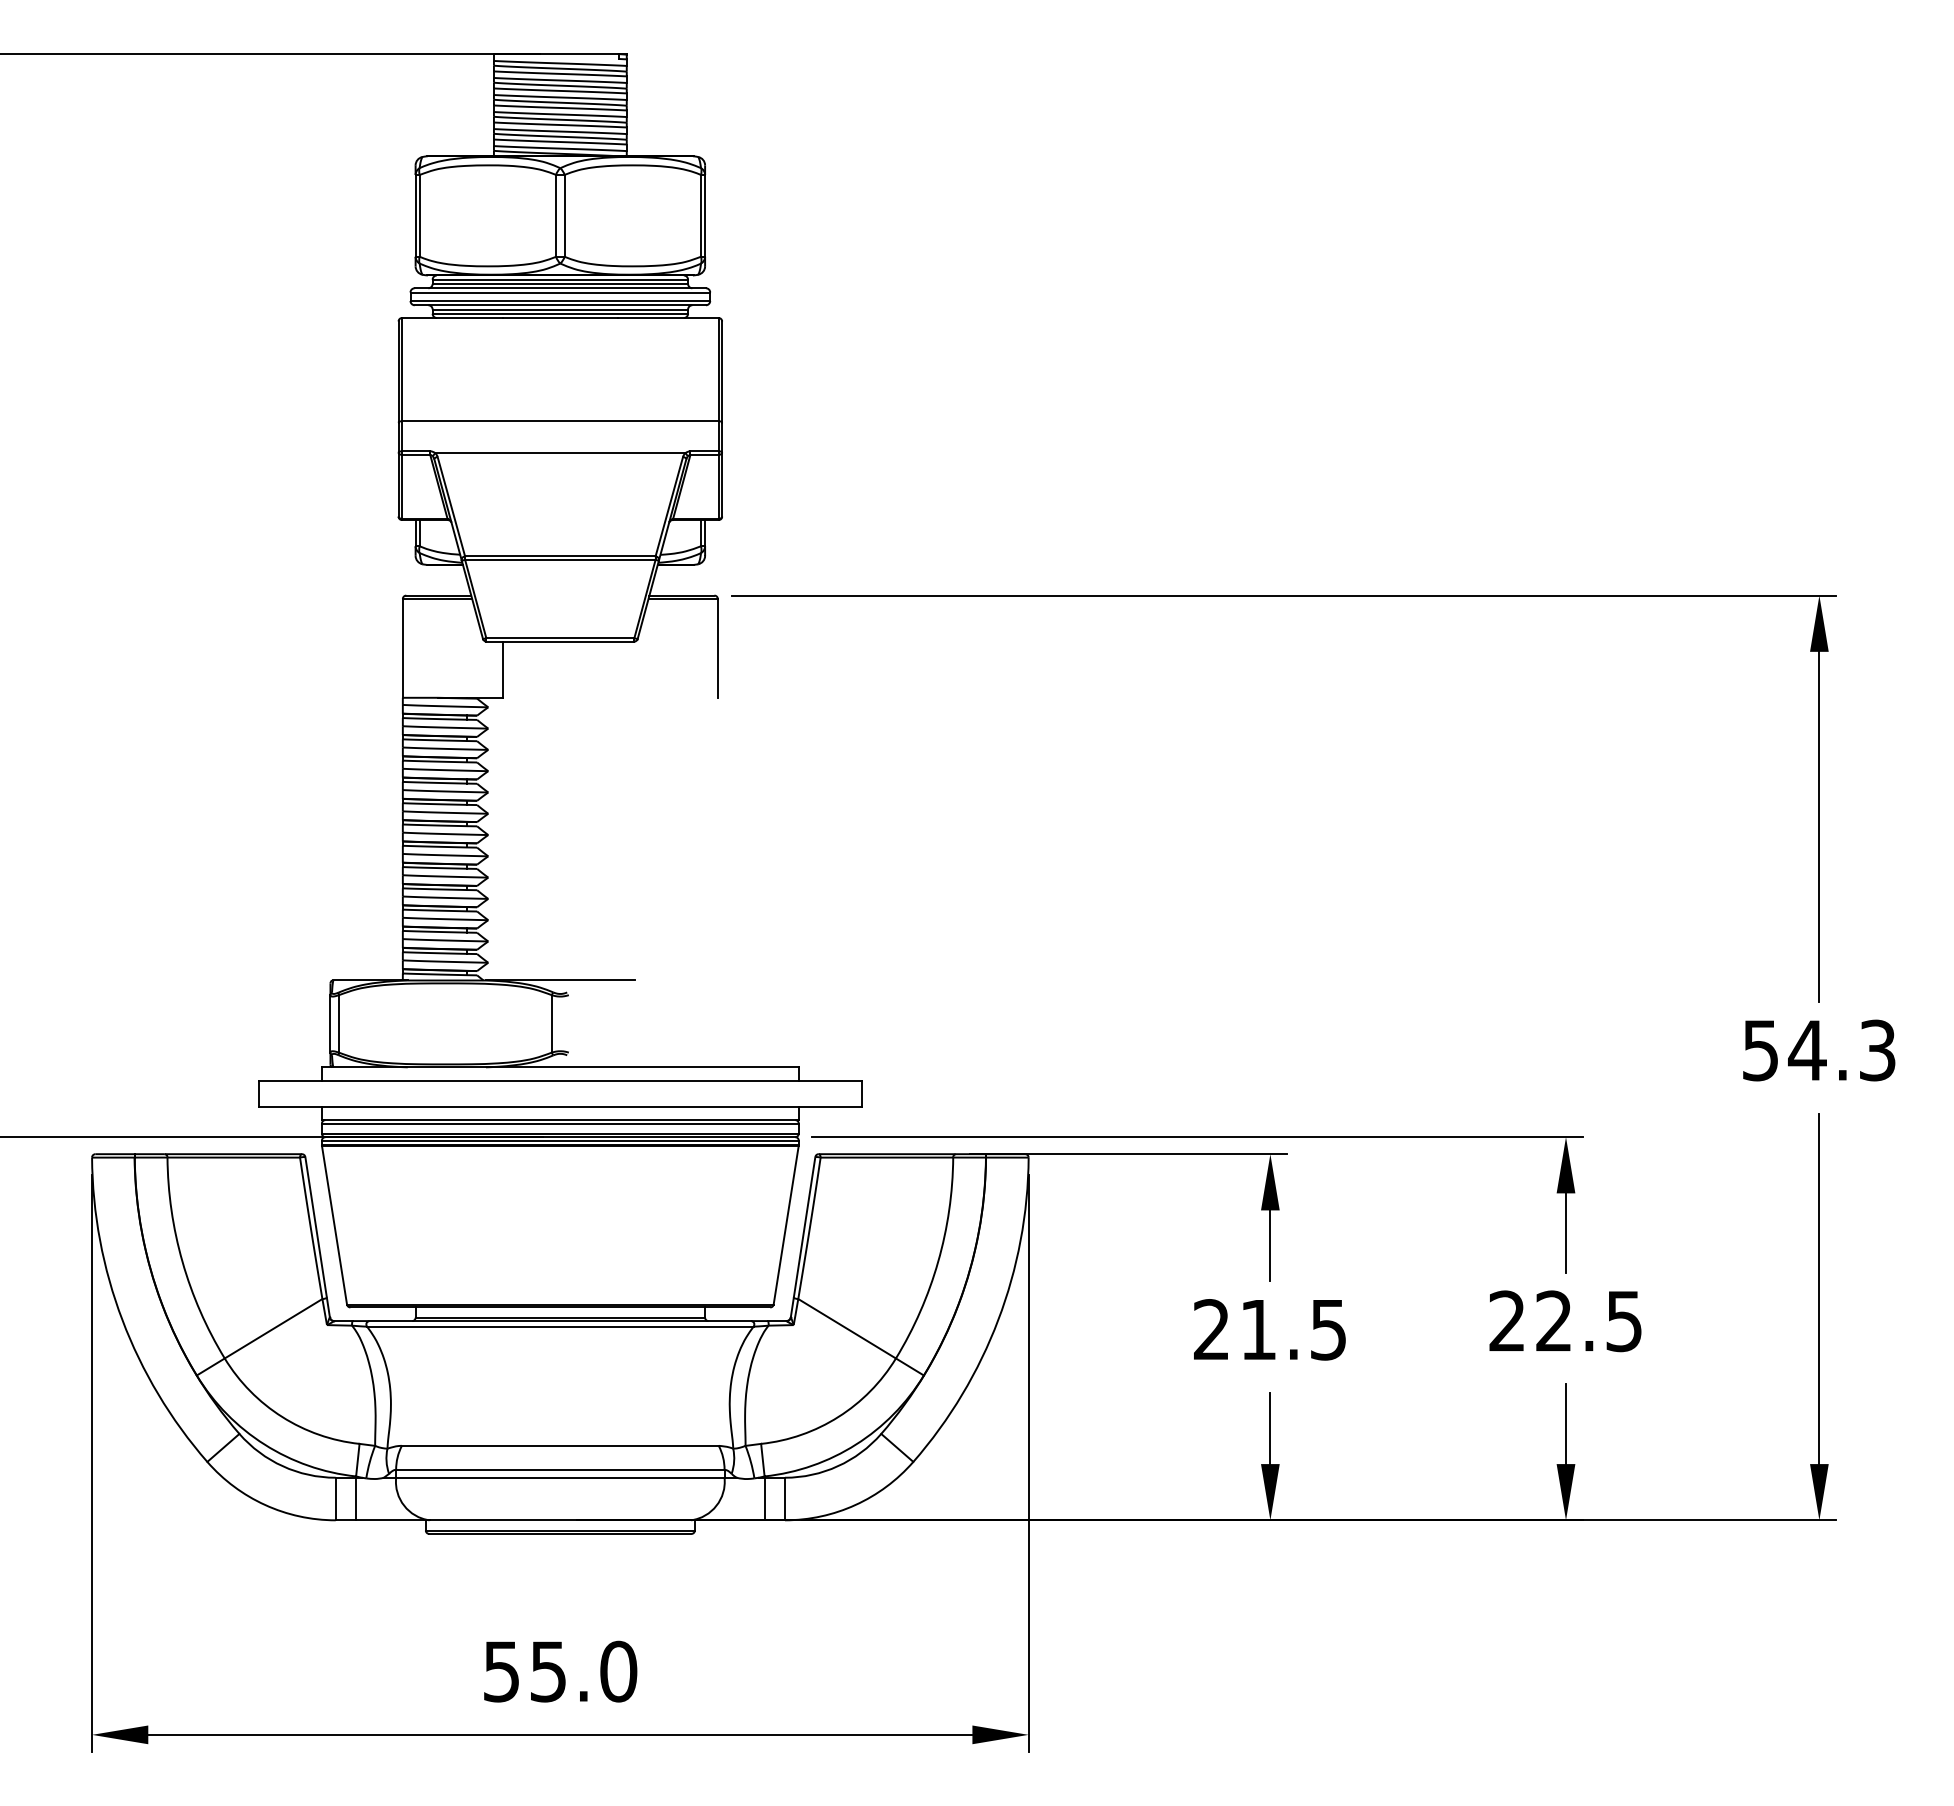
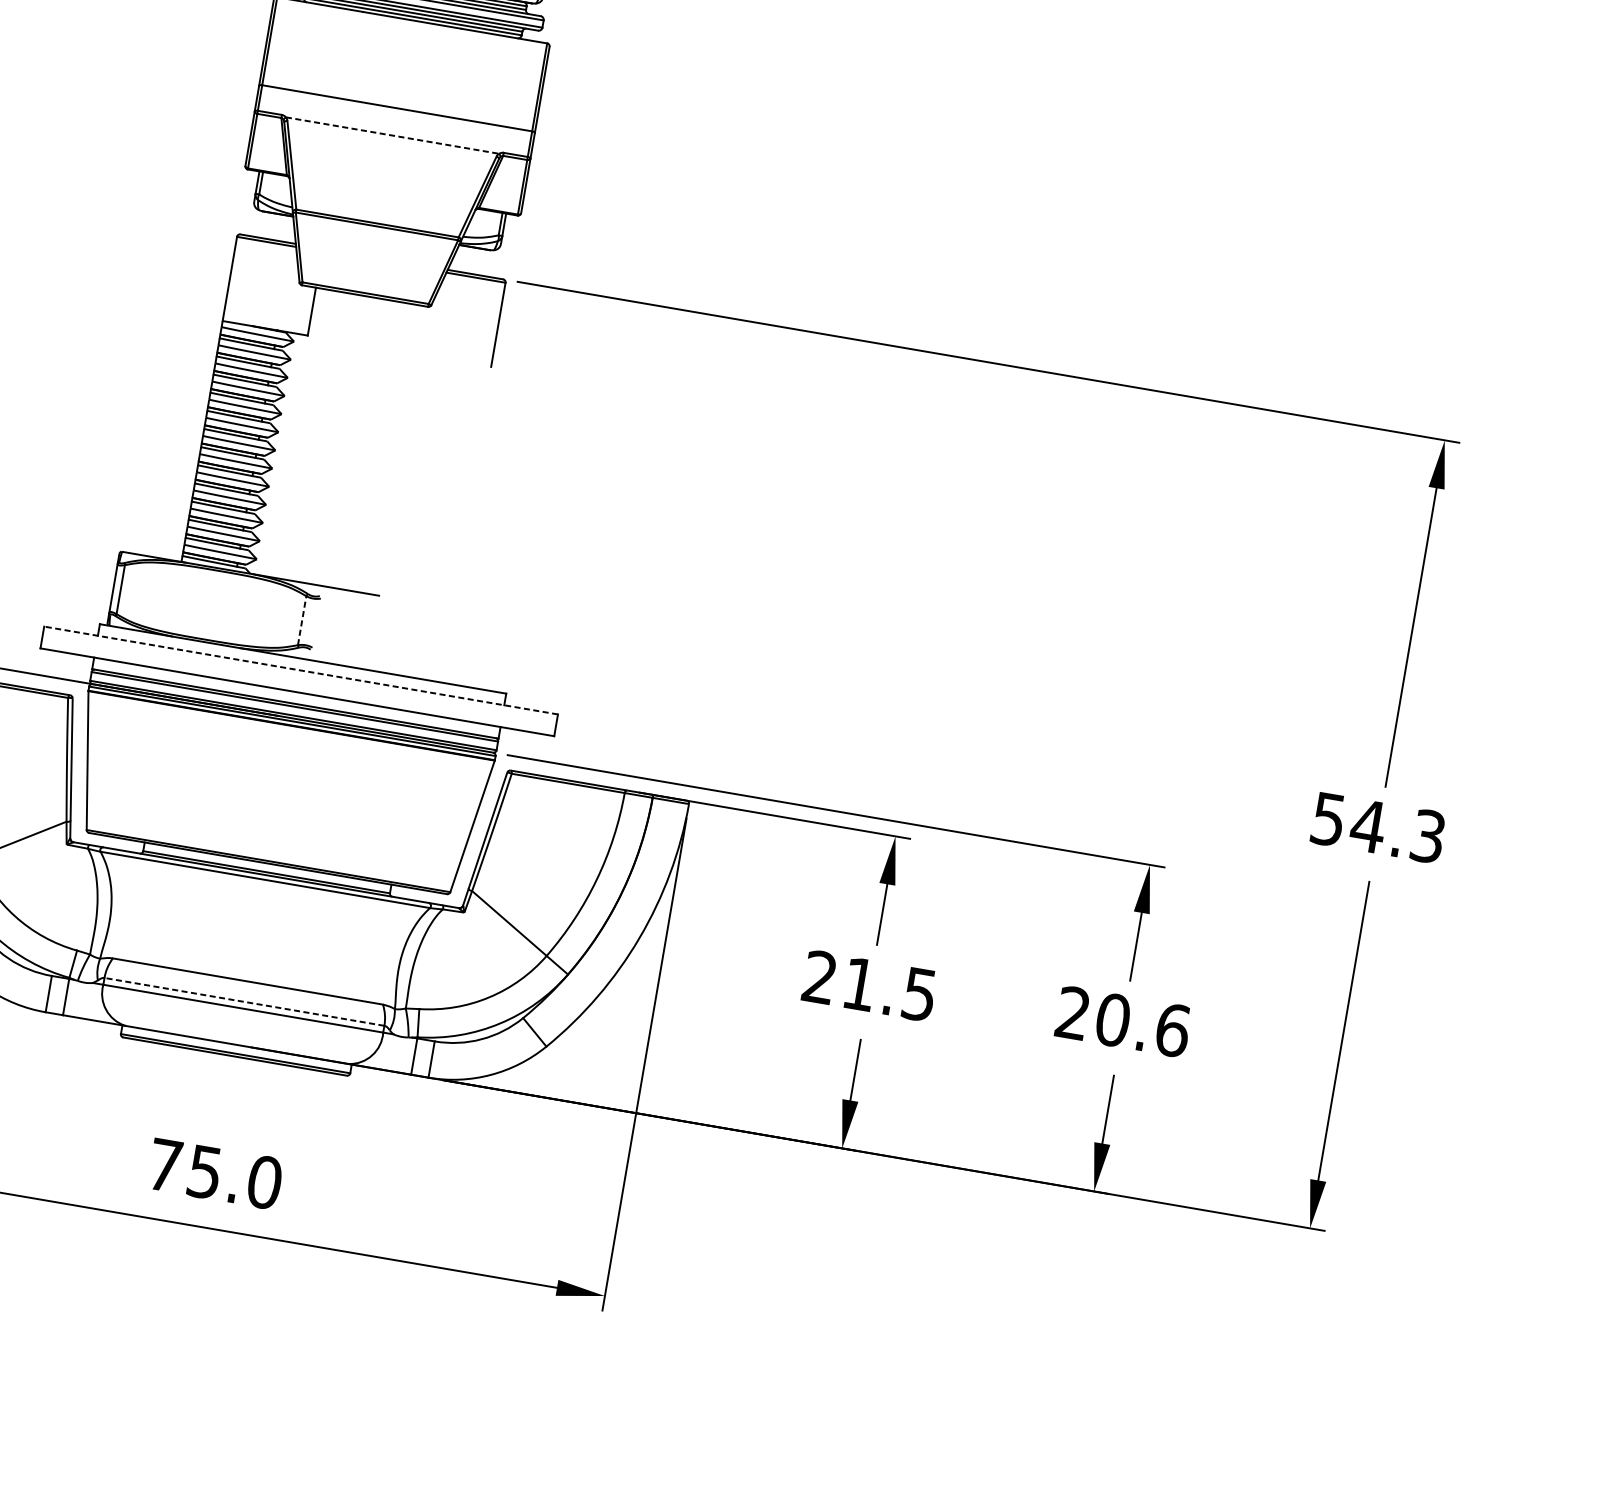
line: (560, 453) -> (392, 135), solid -> dashed
line: (551, 1023) -> (301, 620), solid -> dashed
line: (559, 1080) -> (300, 670), solid -> dashed
text: (1589, 1321) -> (1143, 1025), 22.5 -> 20.6
line: (559, 1469) -> (243, 1001), solid -> dashed
text: (501, 1671) -> (164, 1165), 55.0 -> 75.0

